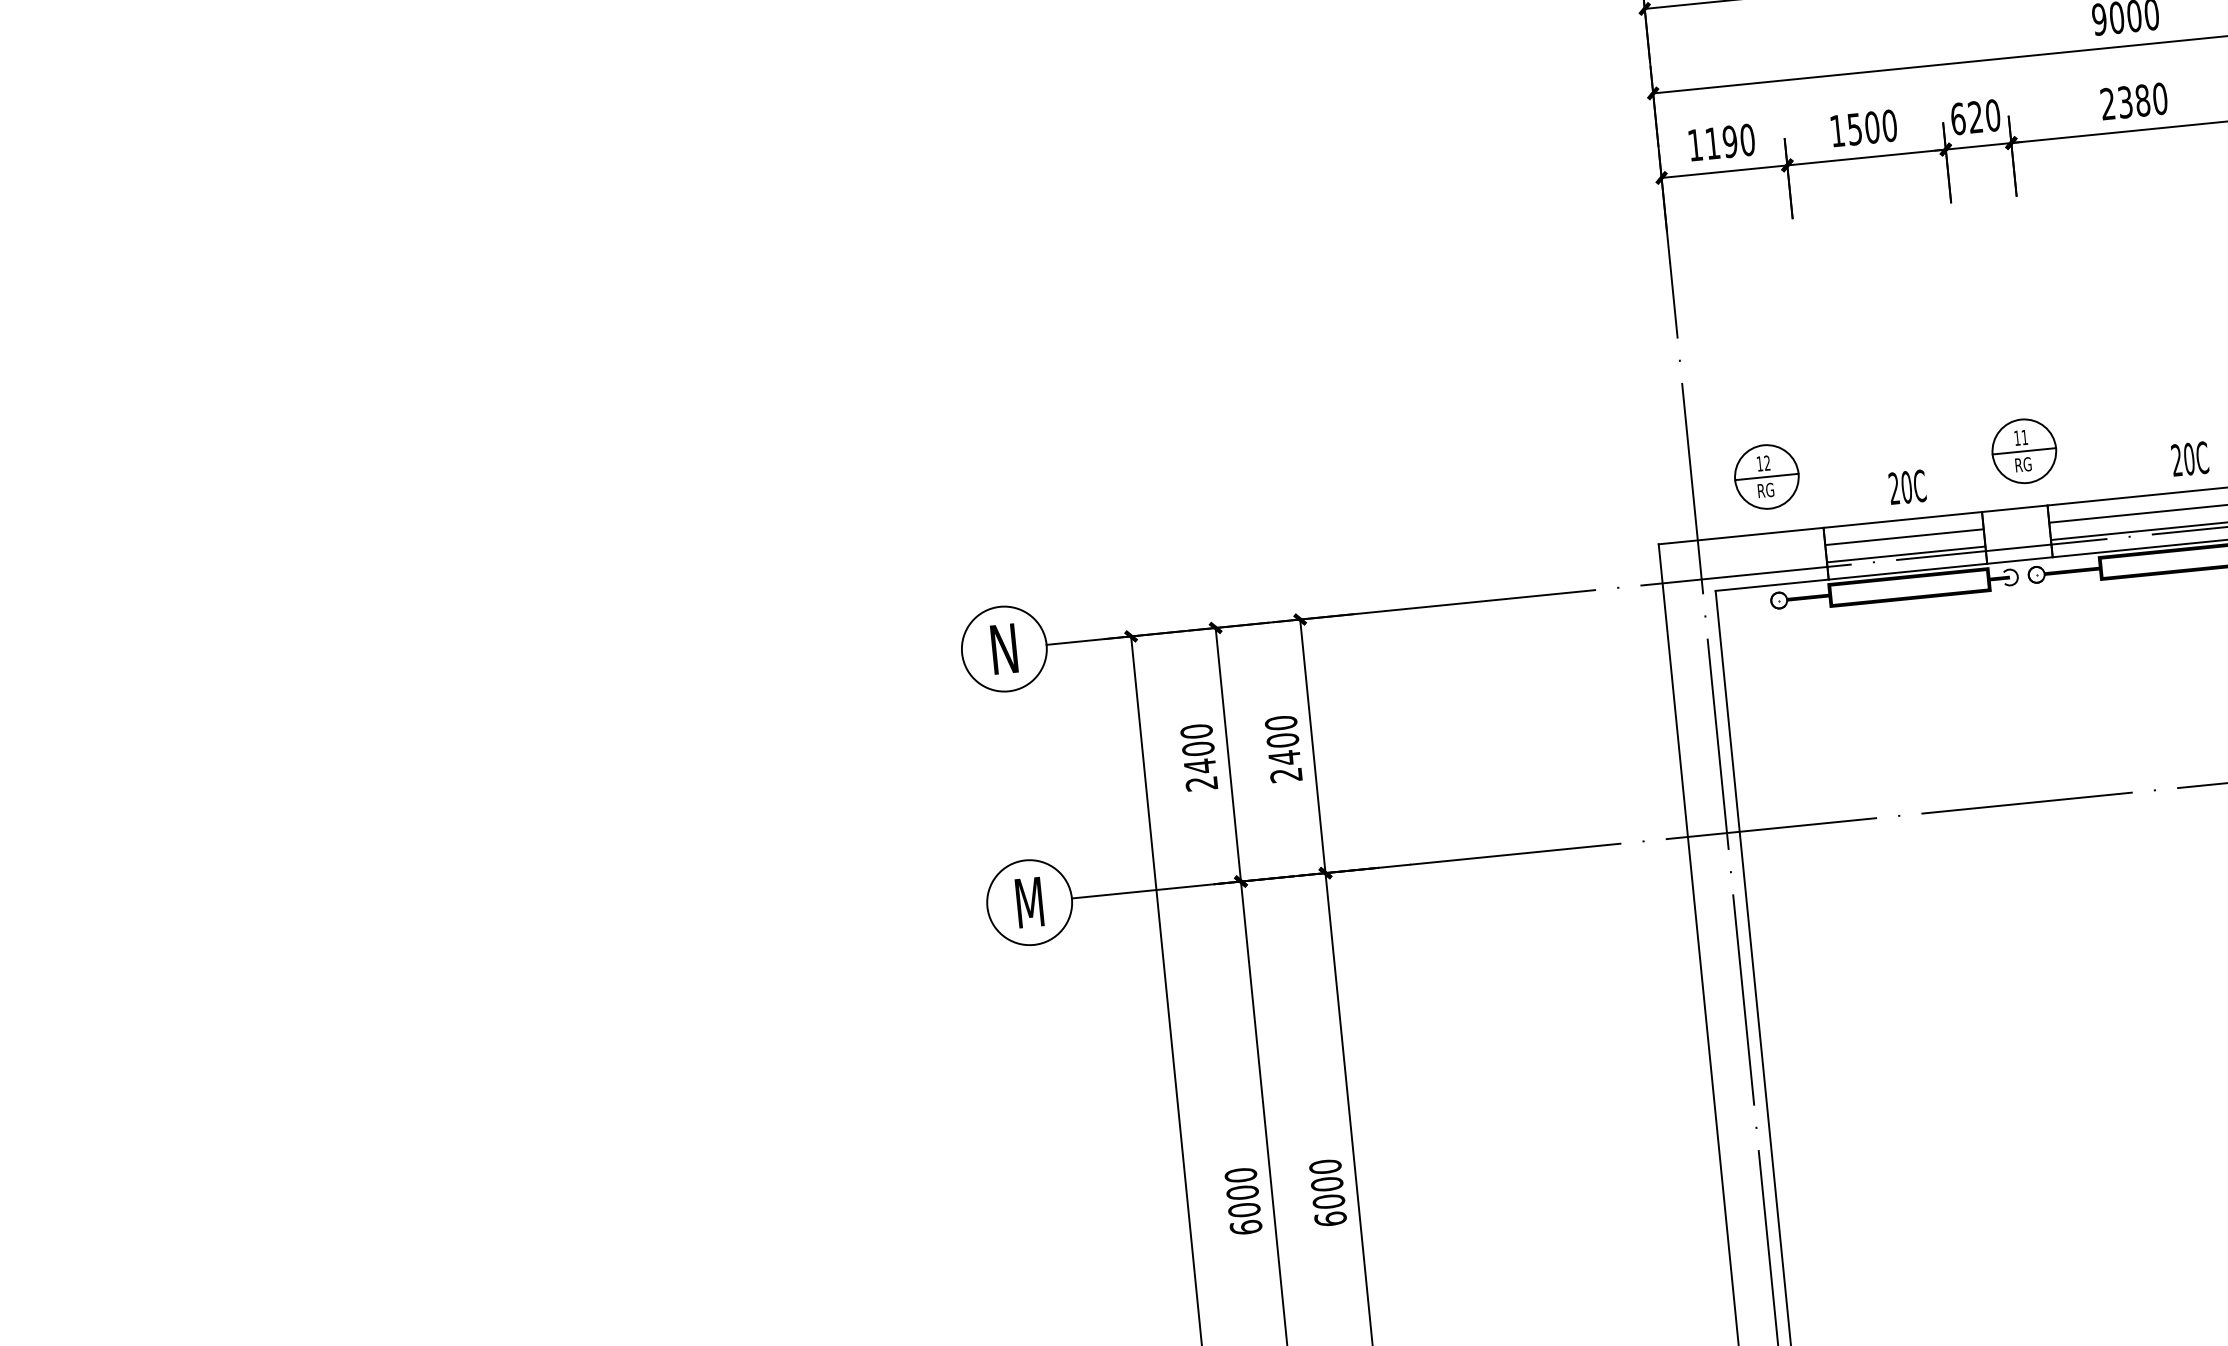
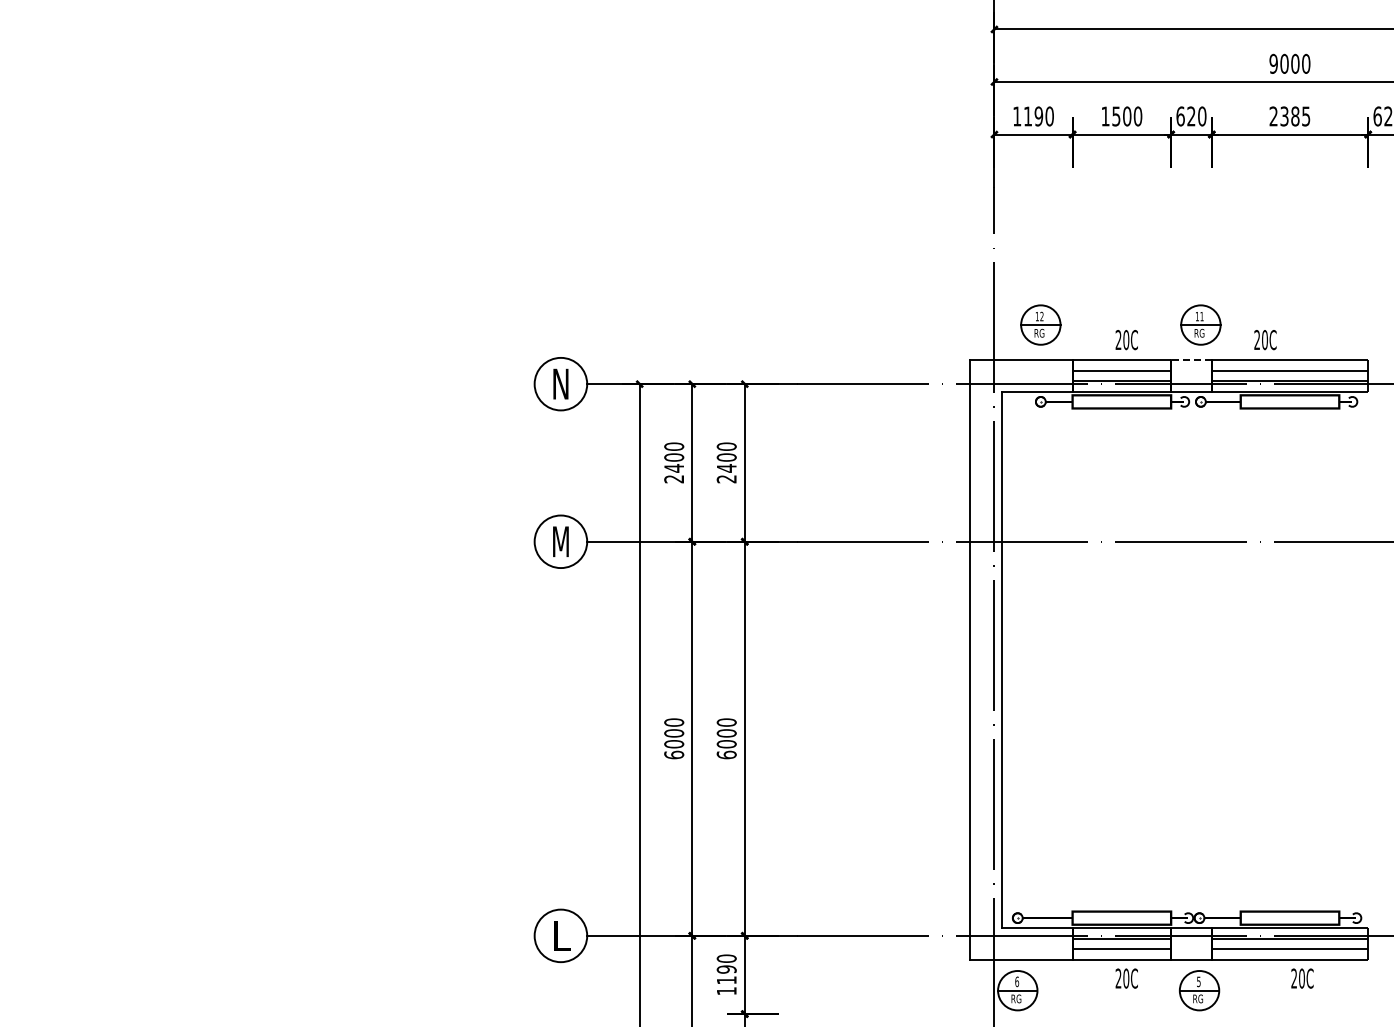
text: (2160, 98) -> (1306, 116), 2380 -> 2385
text: (2190, 459) -> (1265, 340), moved
line: (2013, 508) -> (1190, 359), solid -> dashed

